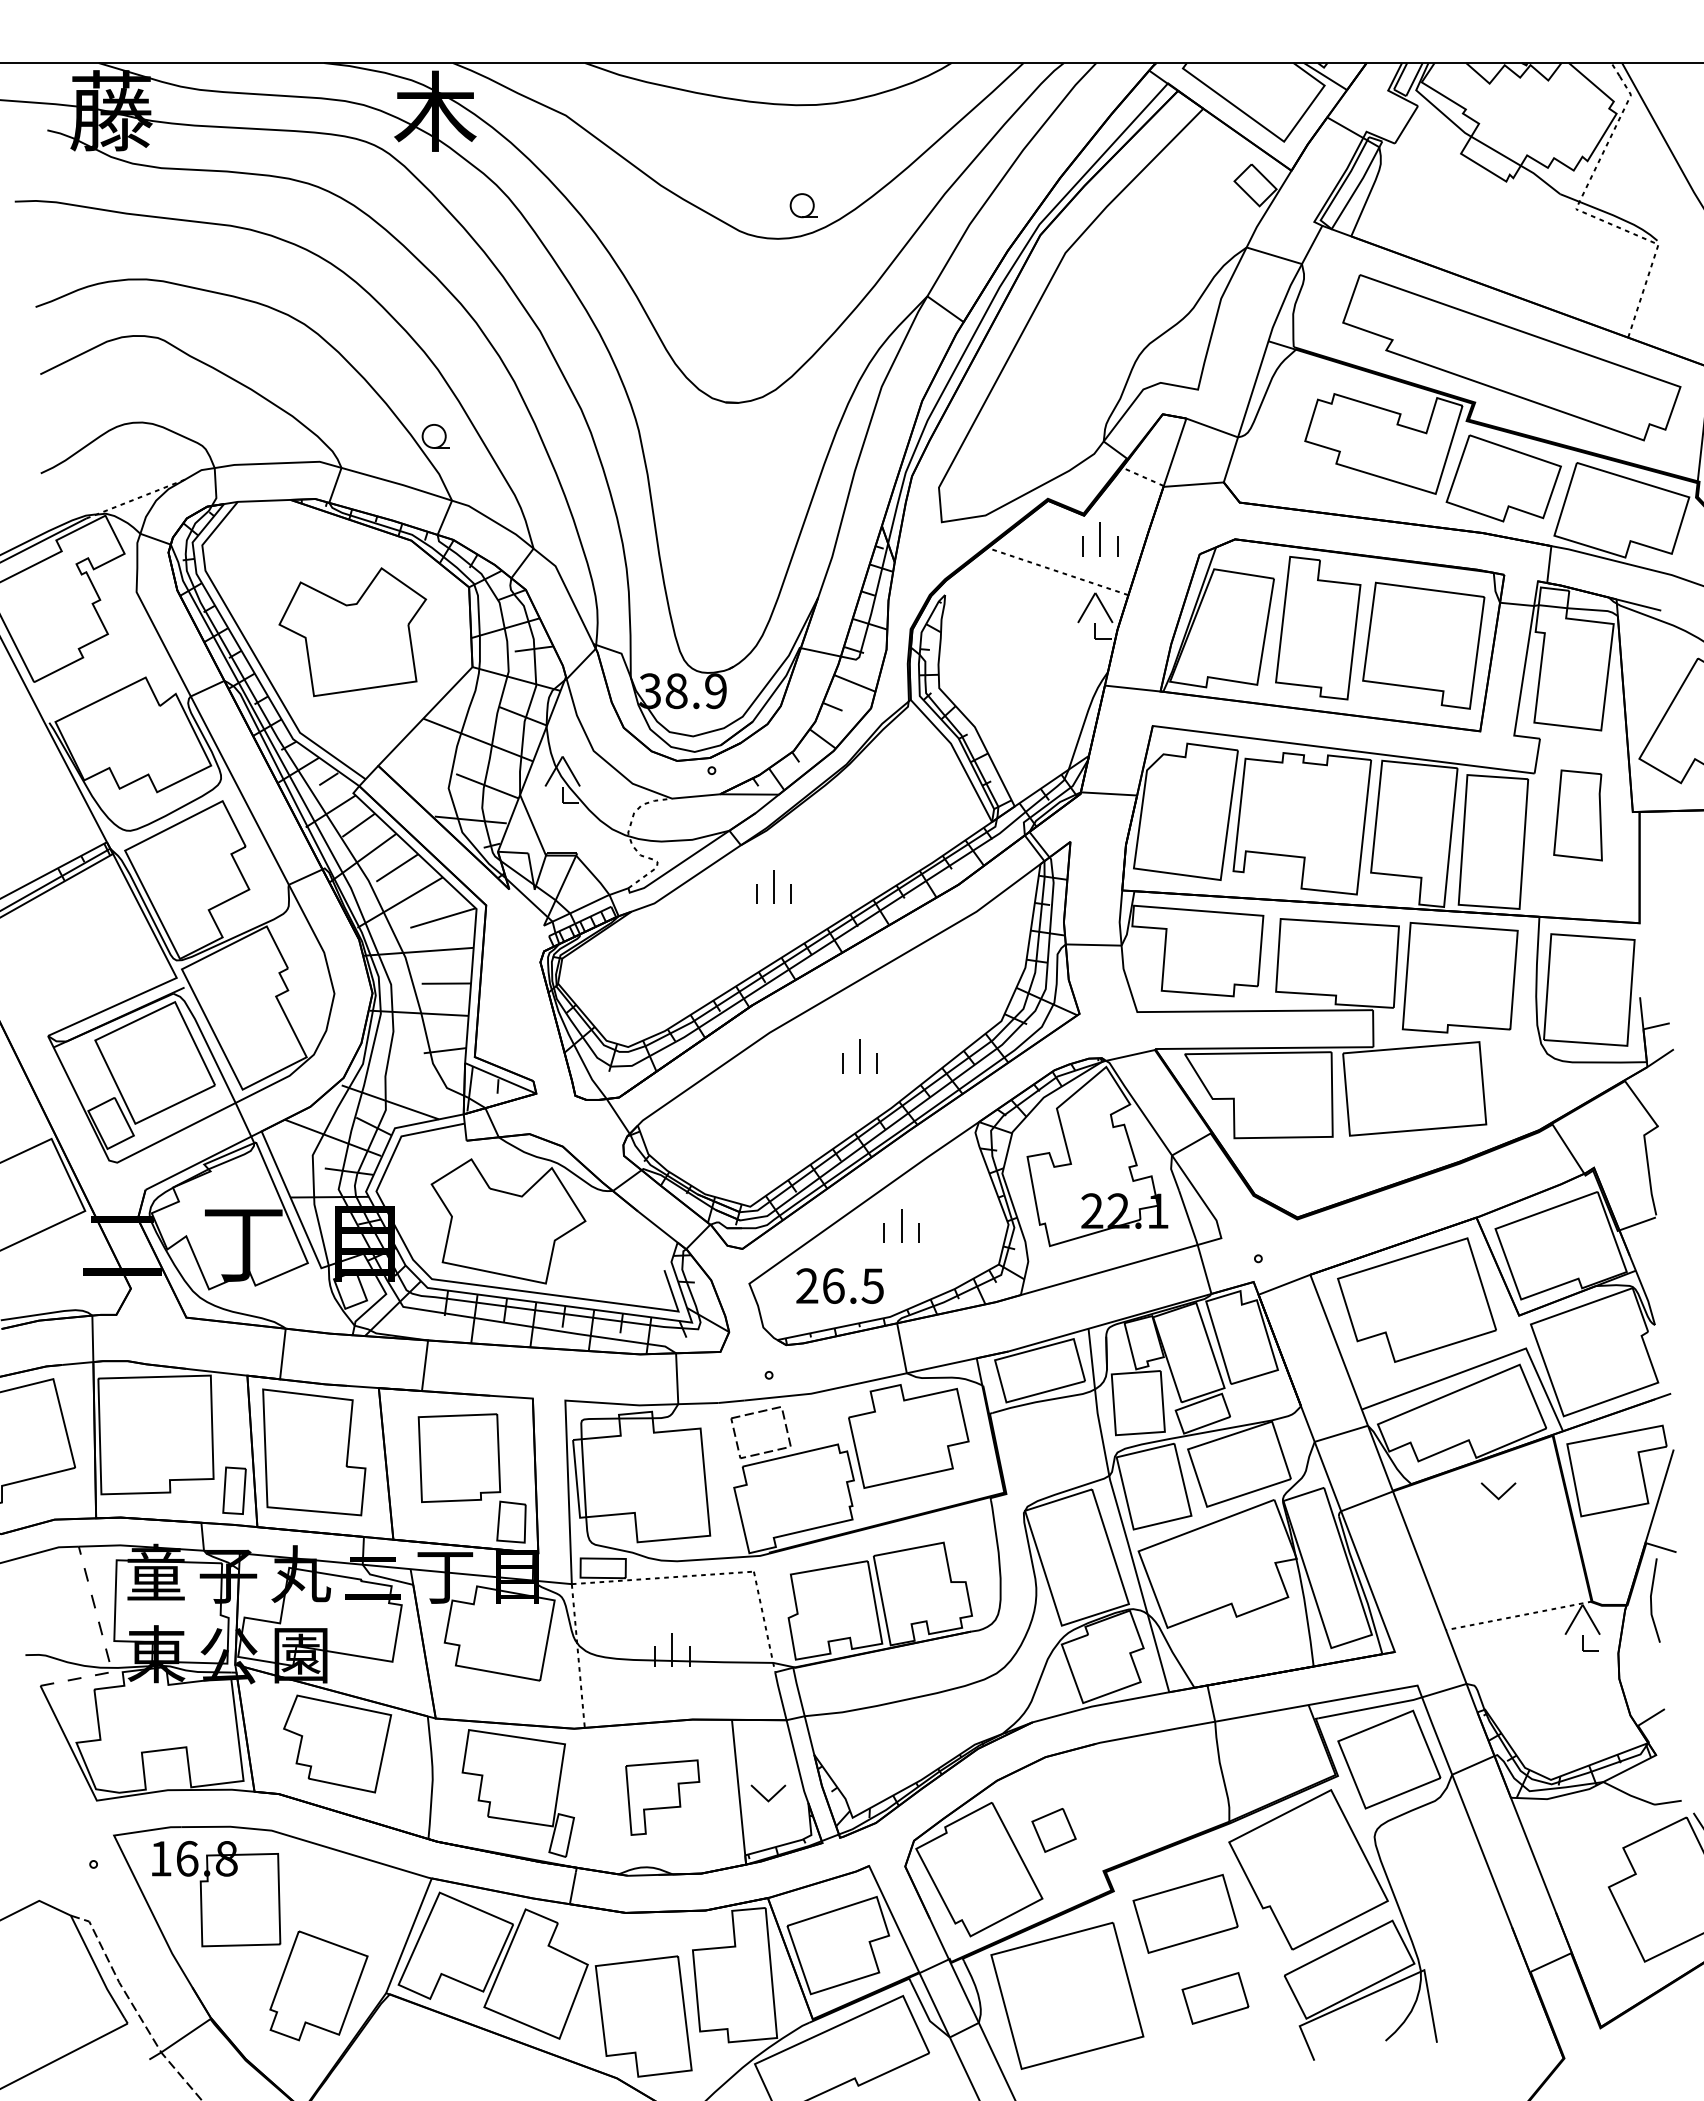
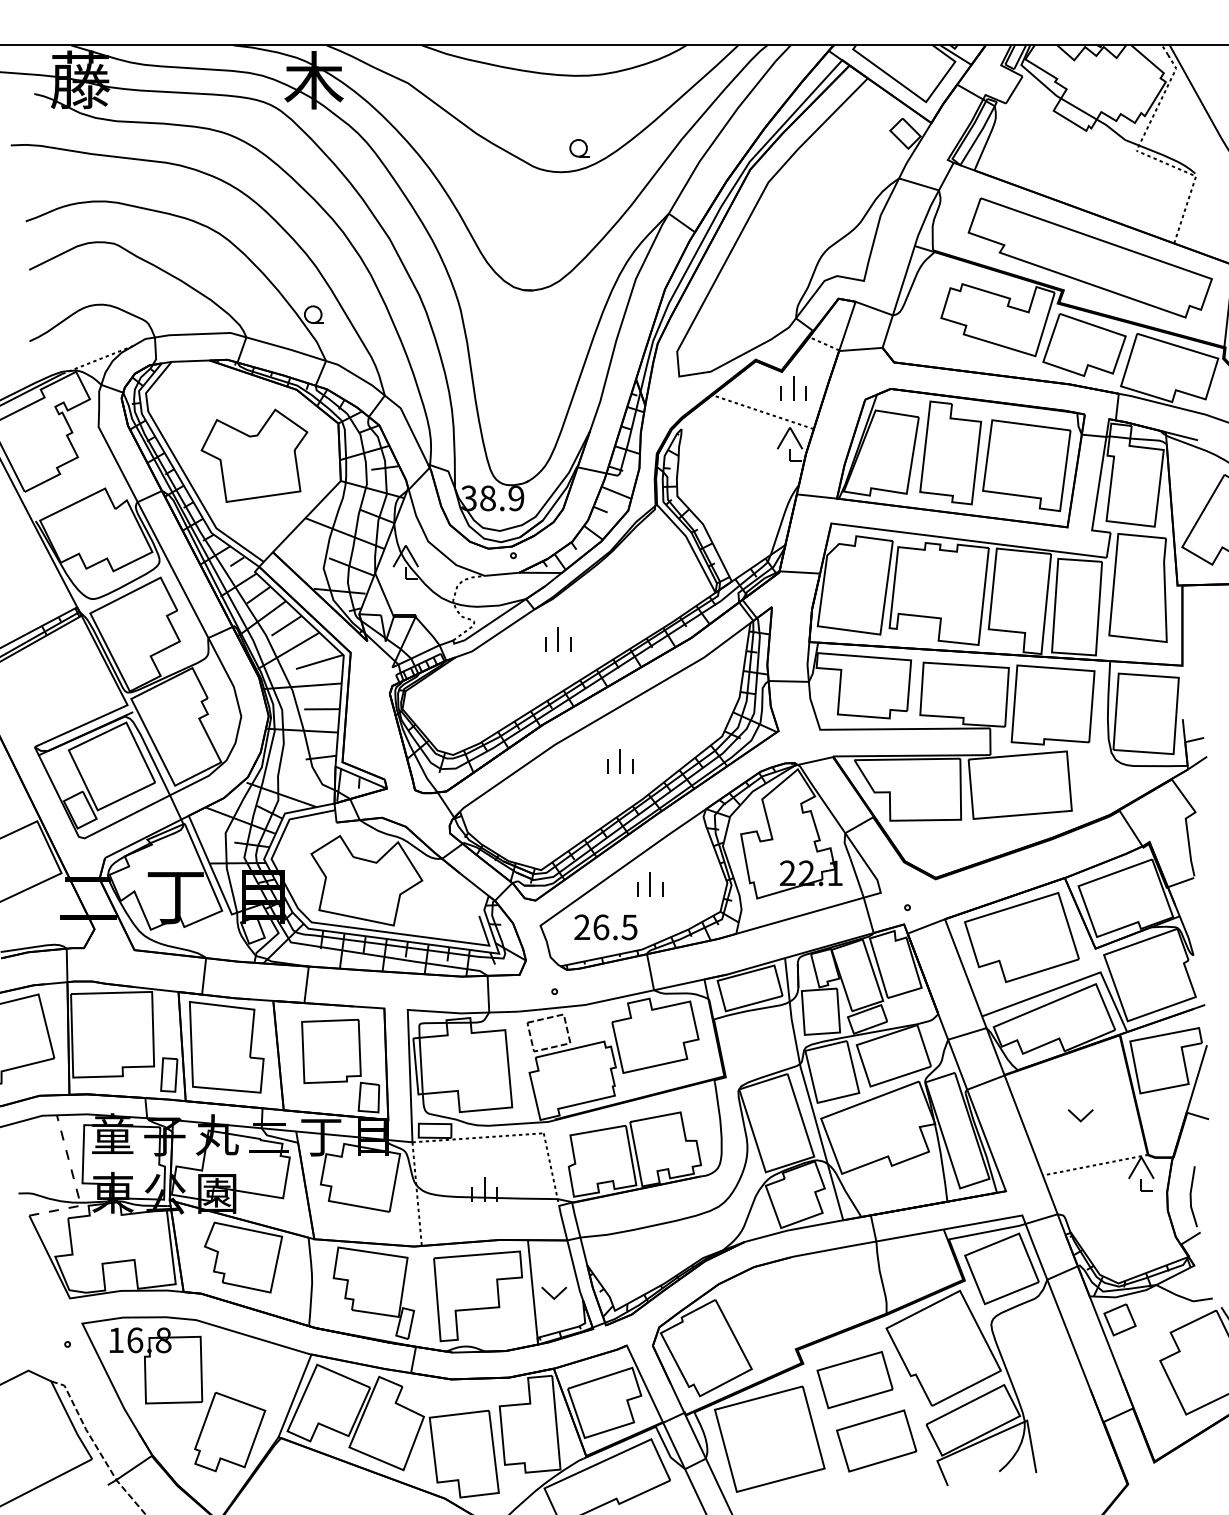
part: (1577, 815) -> (1137, 588), size x1.67
part: (1498, 1491) -> (1080, 1115), moved
line: (1651, 1600) -> (1191, 1196), moved
part: (662, 1797) -> (477, 1296), size x1.67
part: (1053, 1830) -> (1119, 1319), moved
part: (1215, 1998) -> (876, 1441), size x1.67

